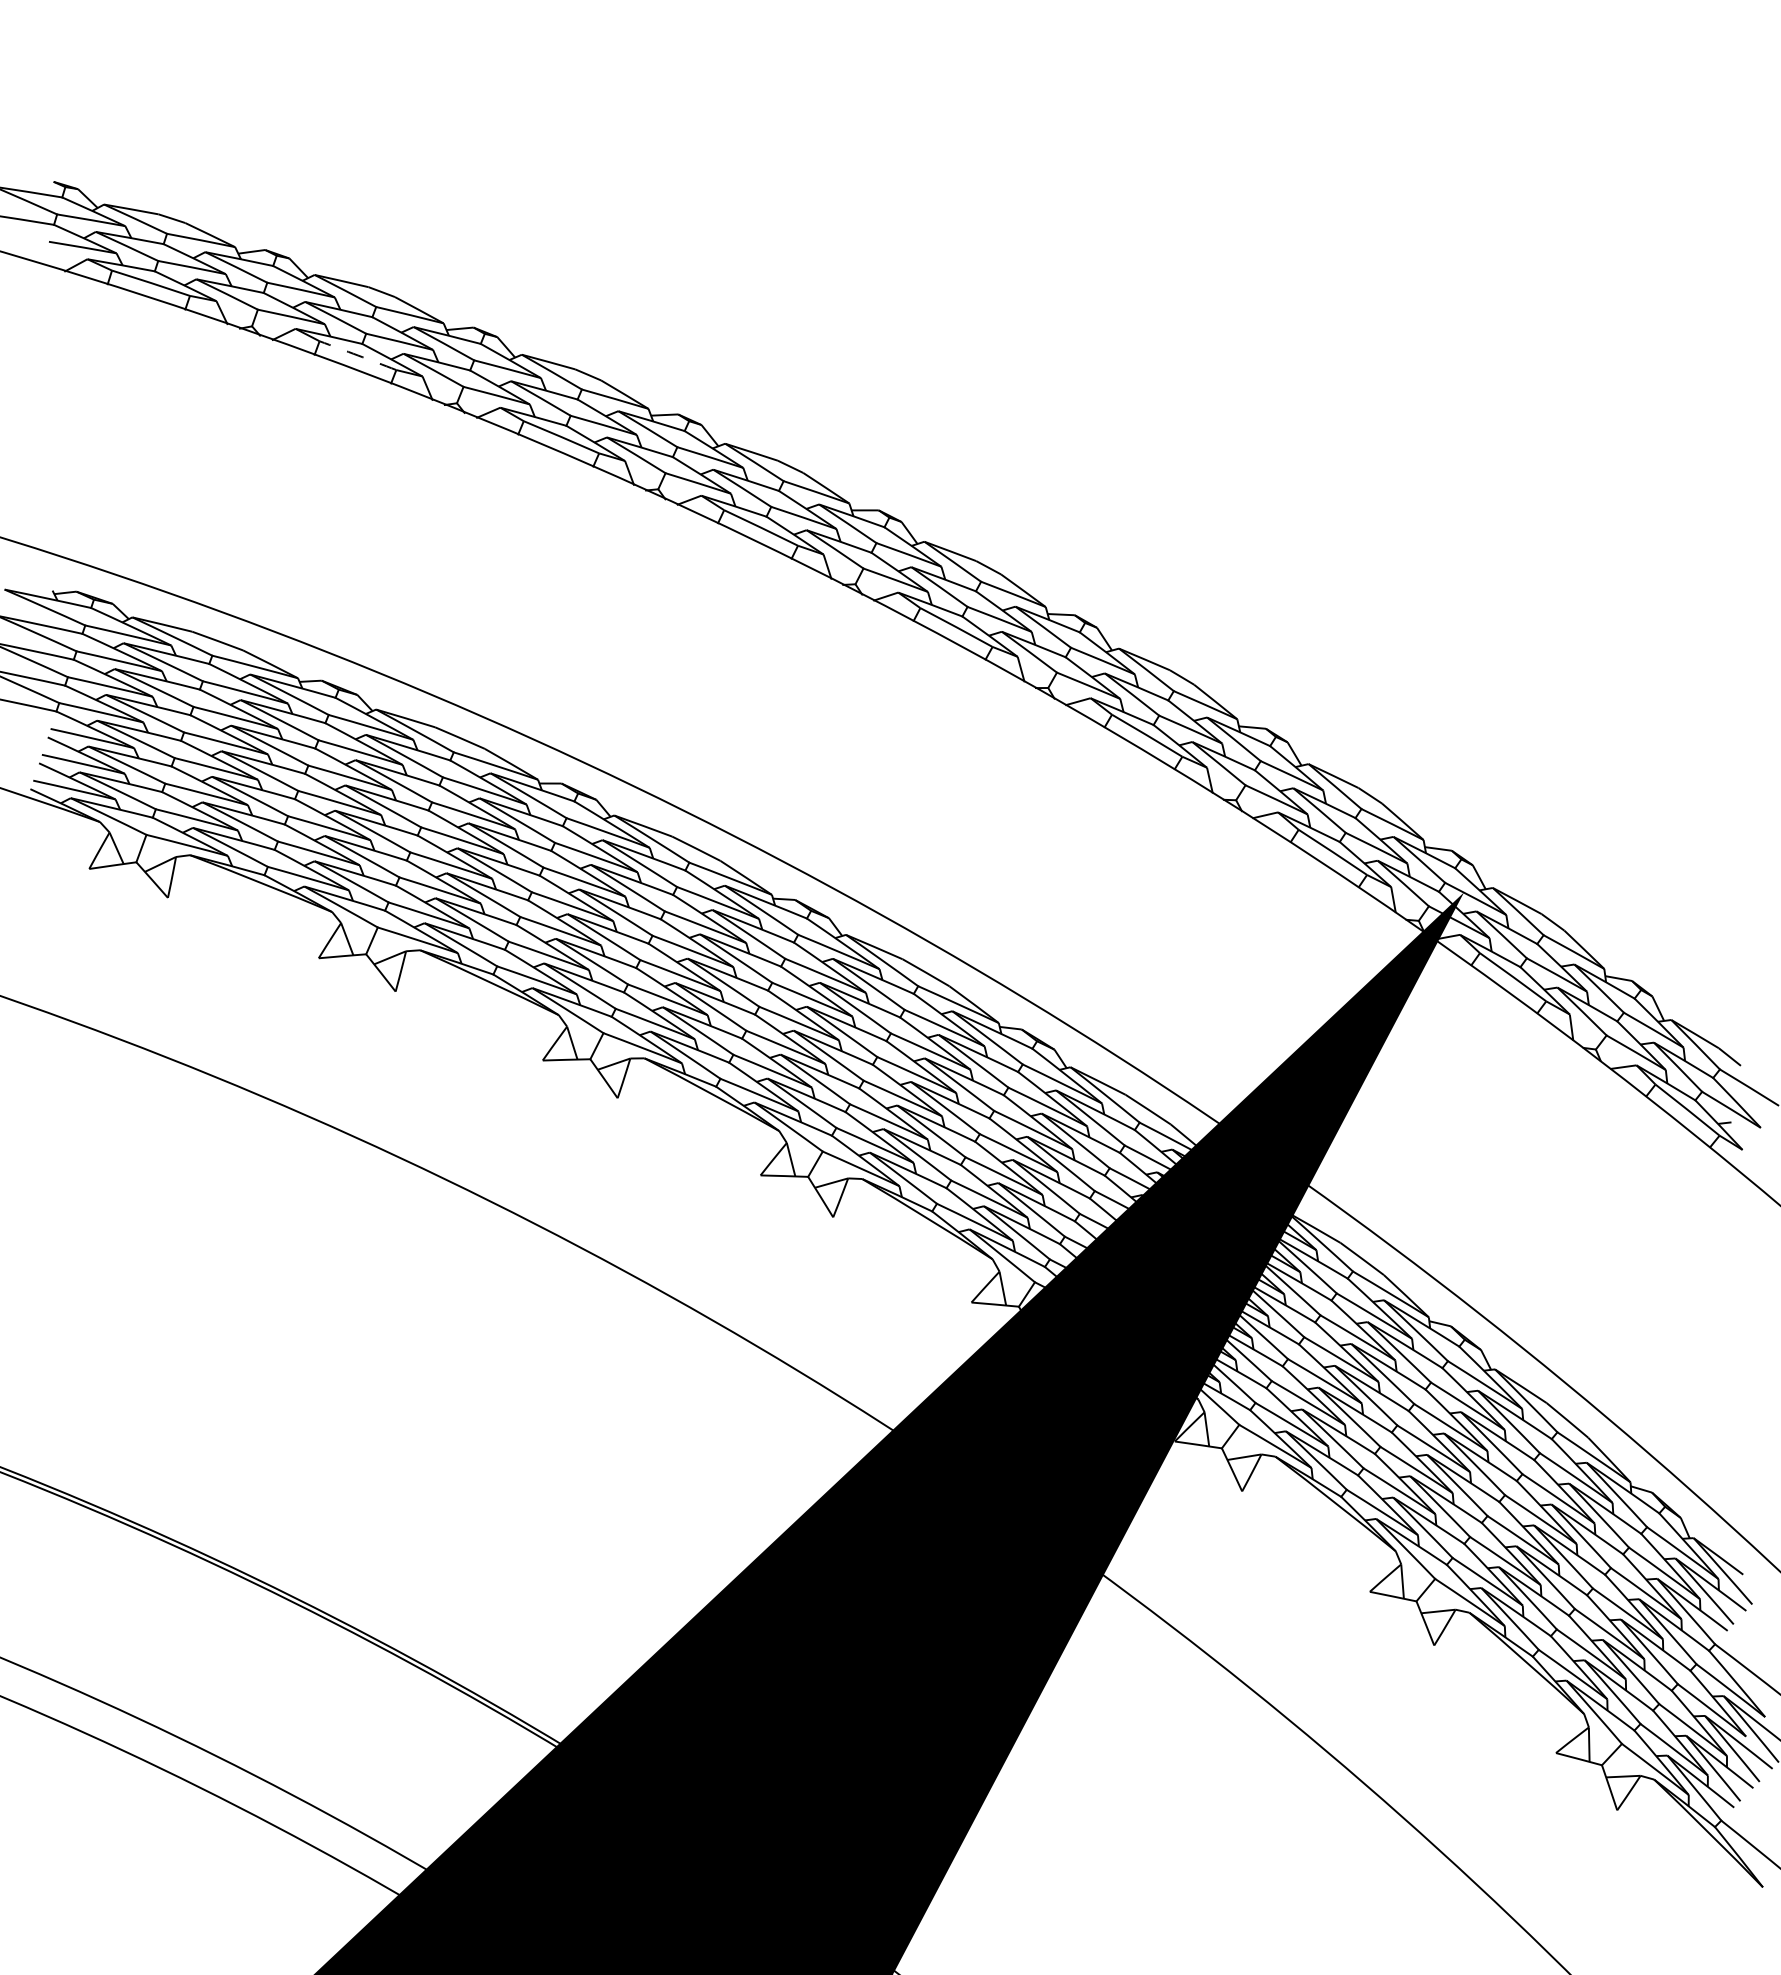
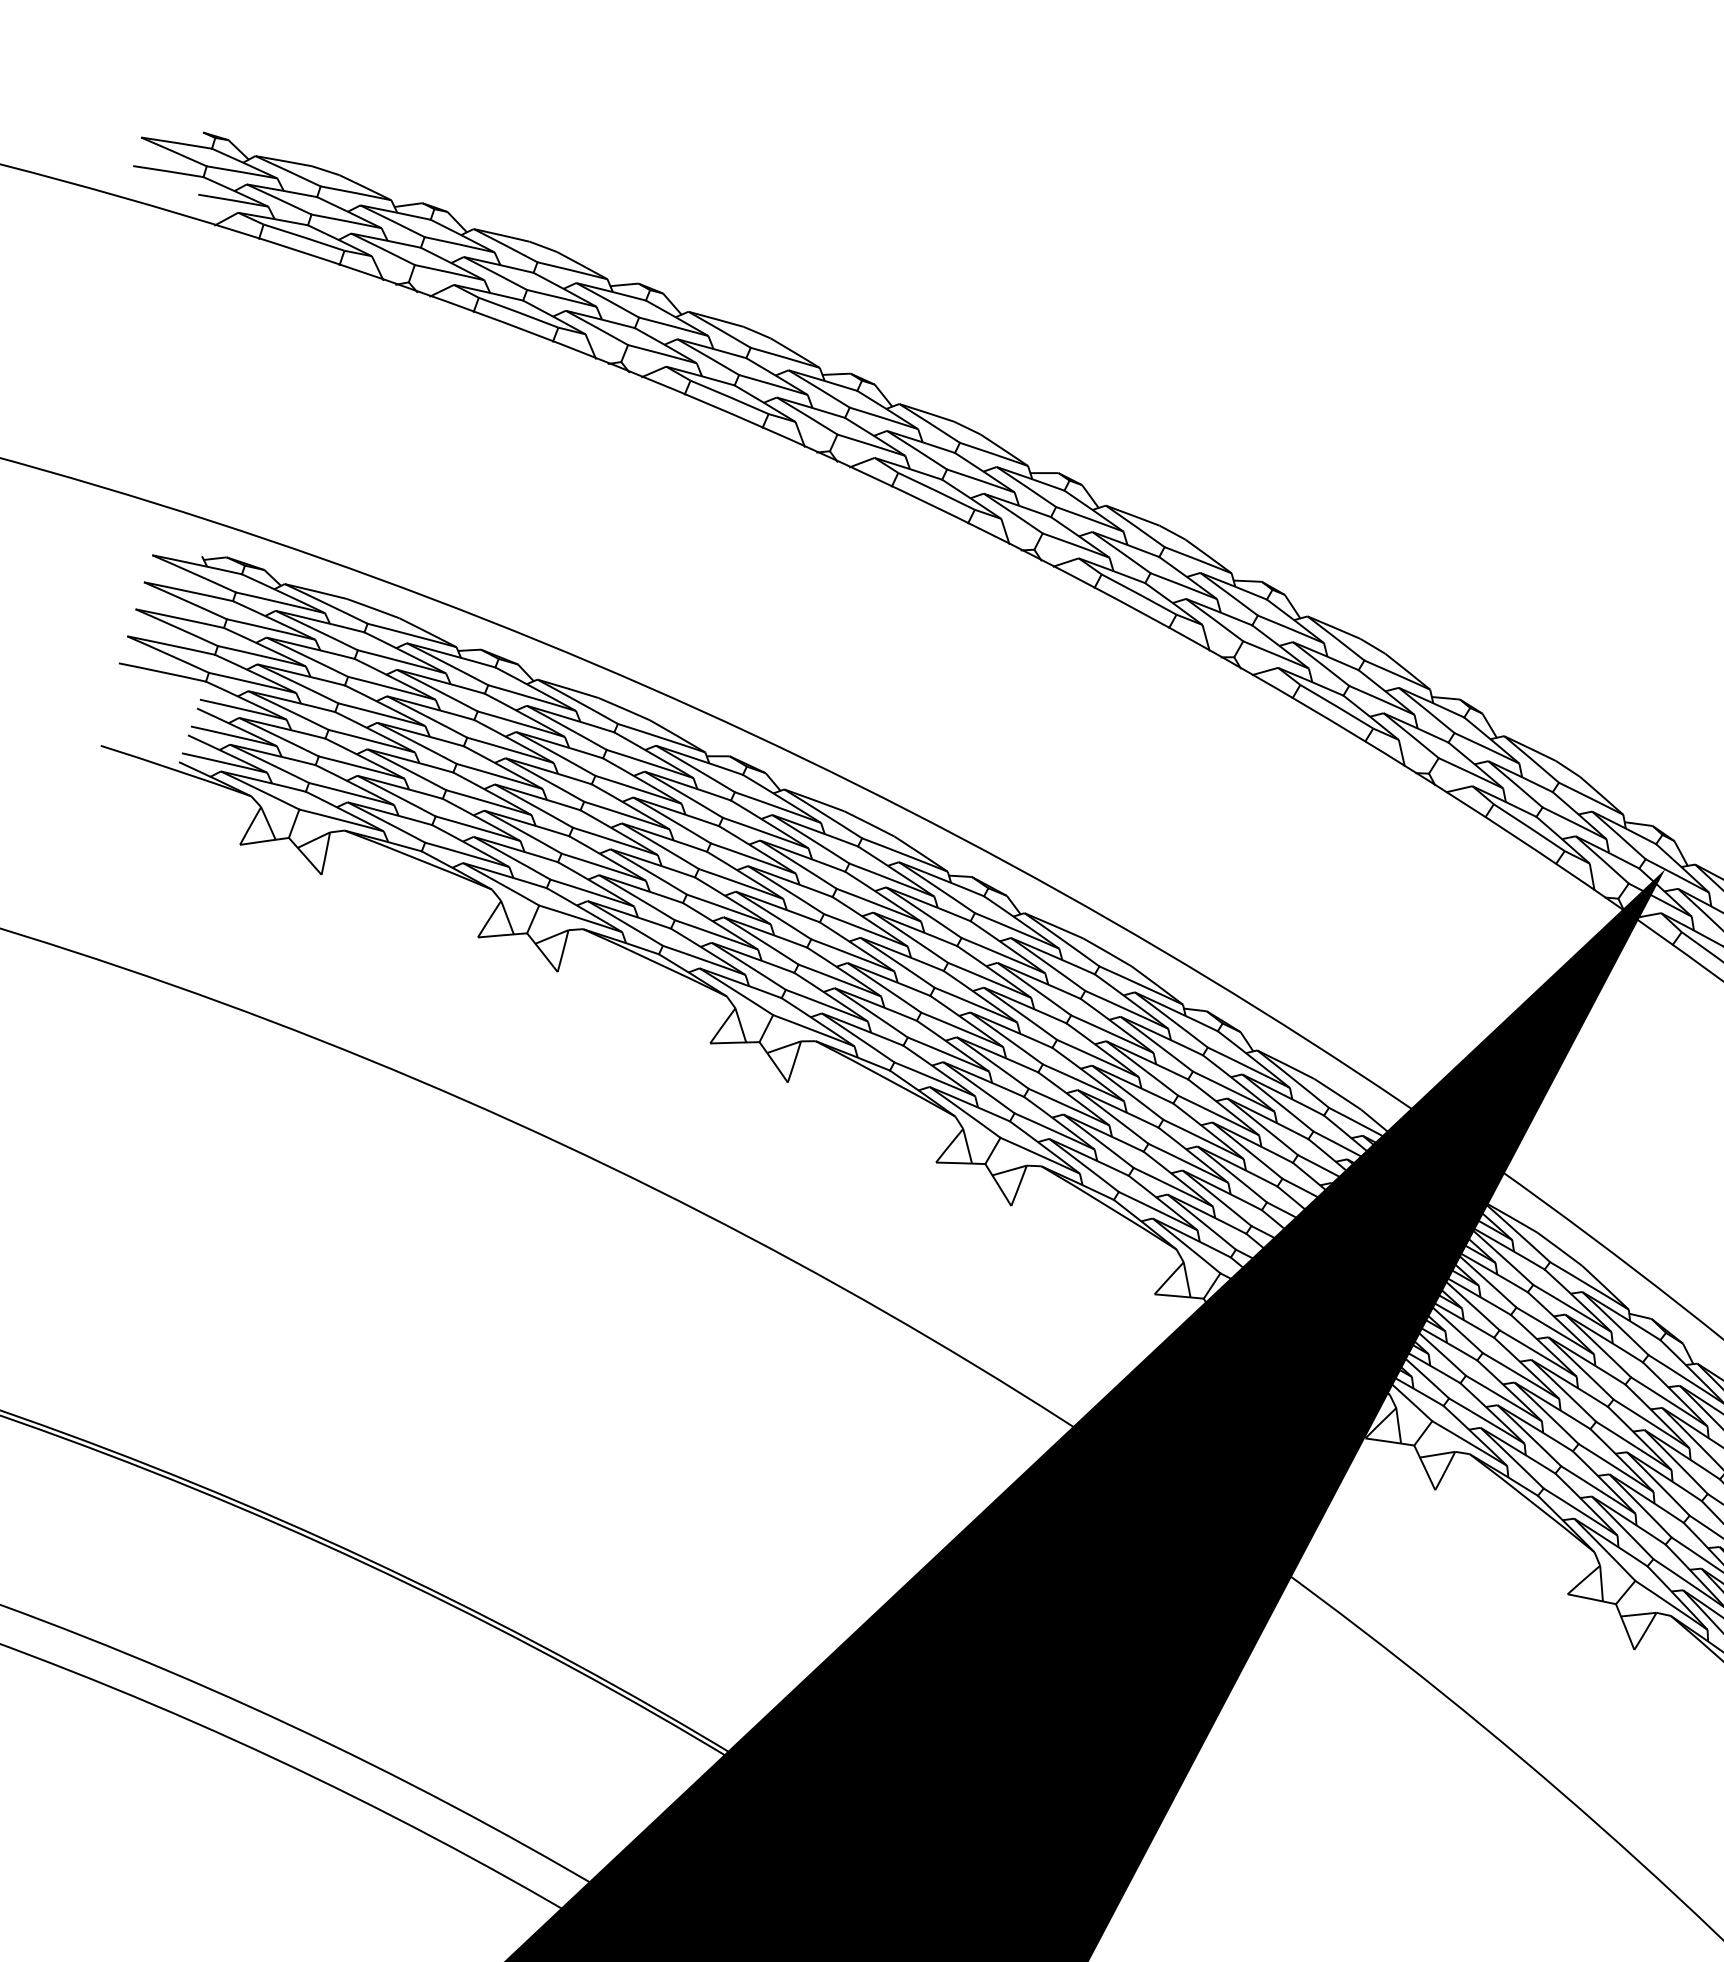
arc: (358, 355) -> (519, 312), dashed -> solid

